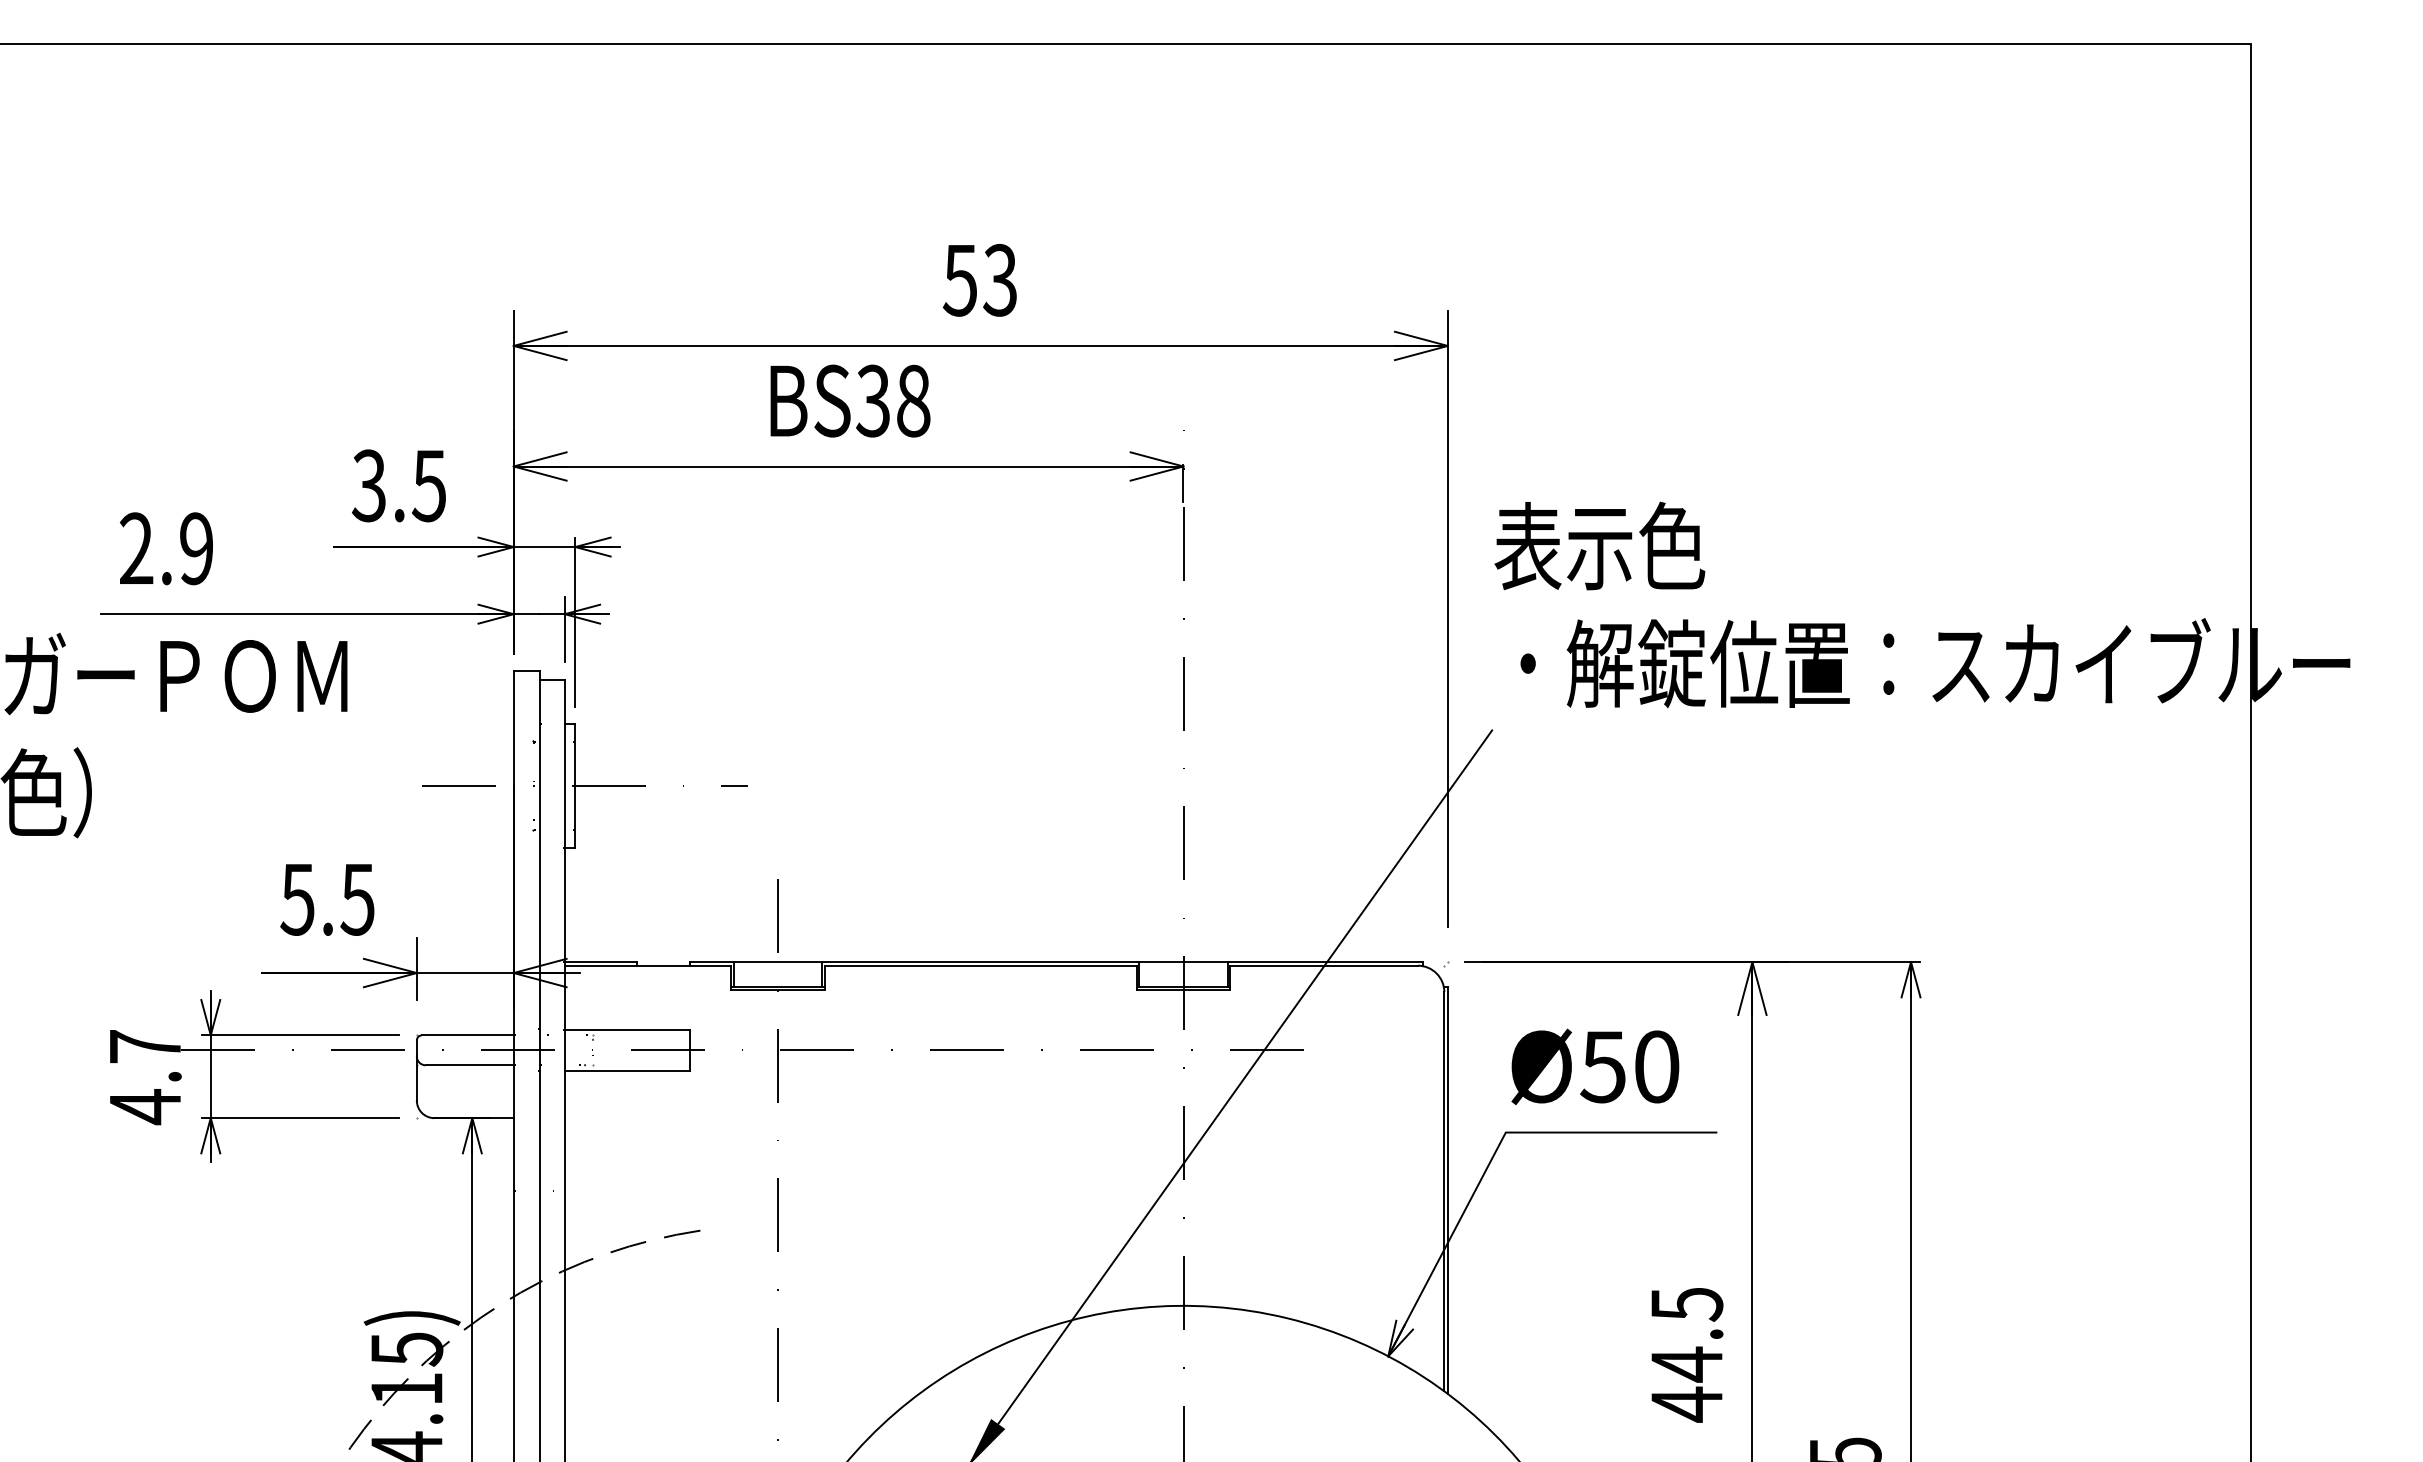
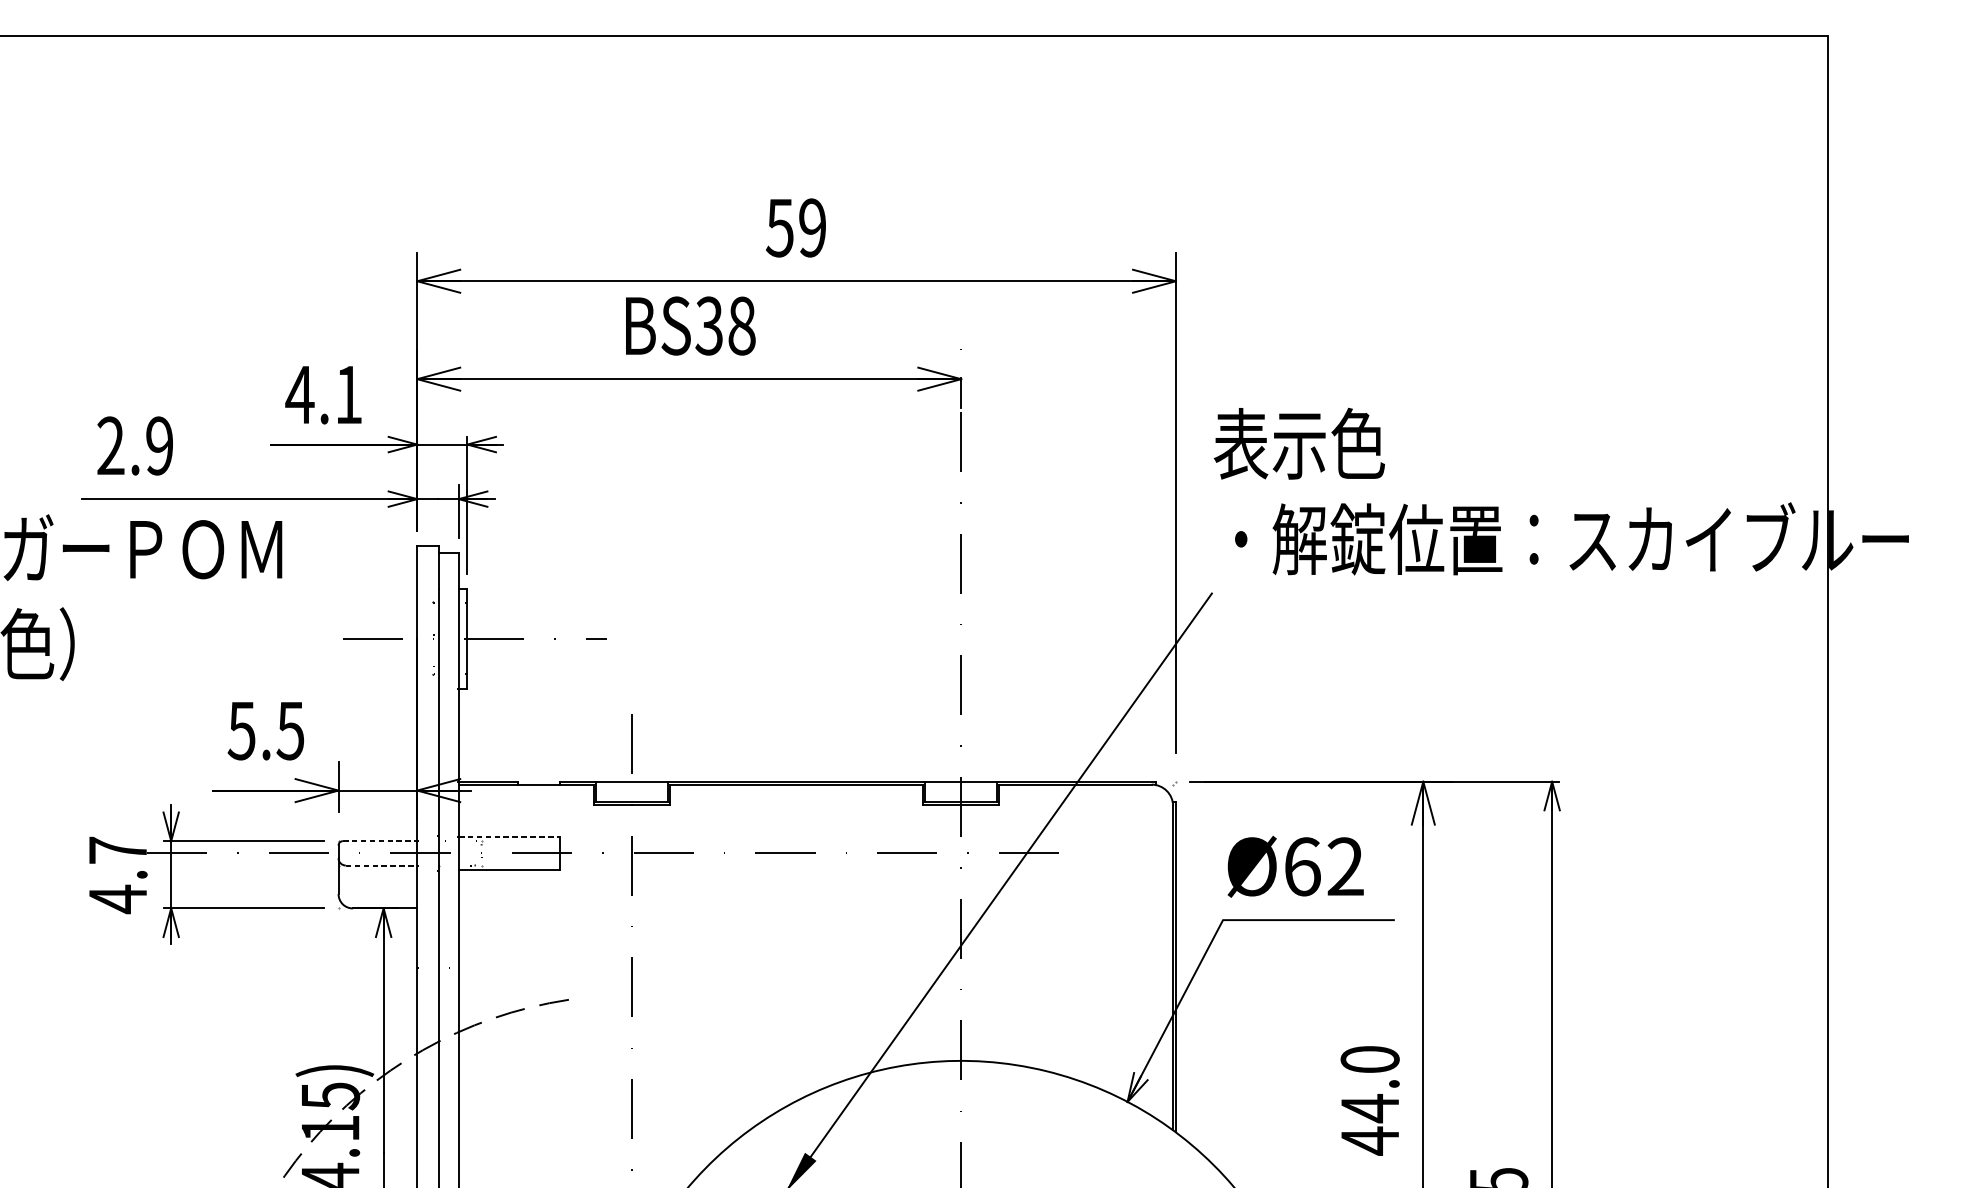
text: (999, 280) -> (811, 228), 53 -> 59
text: (398, 485) -> (323, 394), 3.5 -> 4.1
line: (627, 1030) -> (509, 837), solid -> dashed
line: (467, 1035) -> (379, 841), solid -> dashed
line: (470, 1065) -> (382, 865), solid -> dashed
text: (1629, 1066) -> (1323, 866), Ø50 -> Ø62
text: (1686, 1304) -> (1369, 1059), 44.5 -> 44.0

